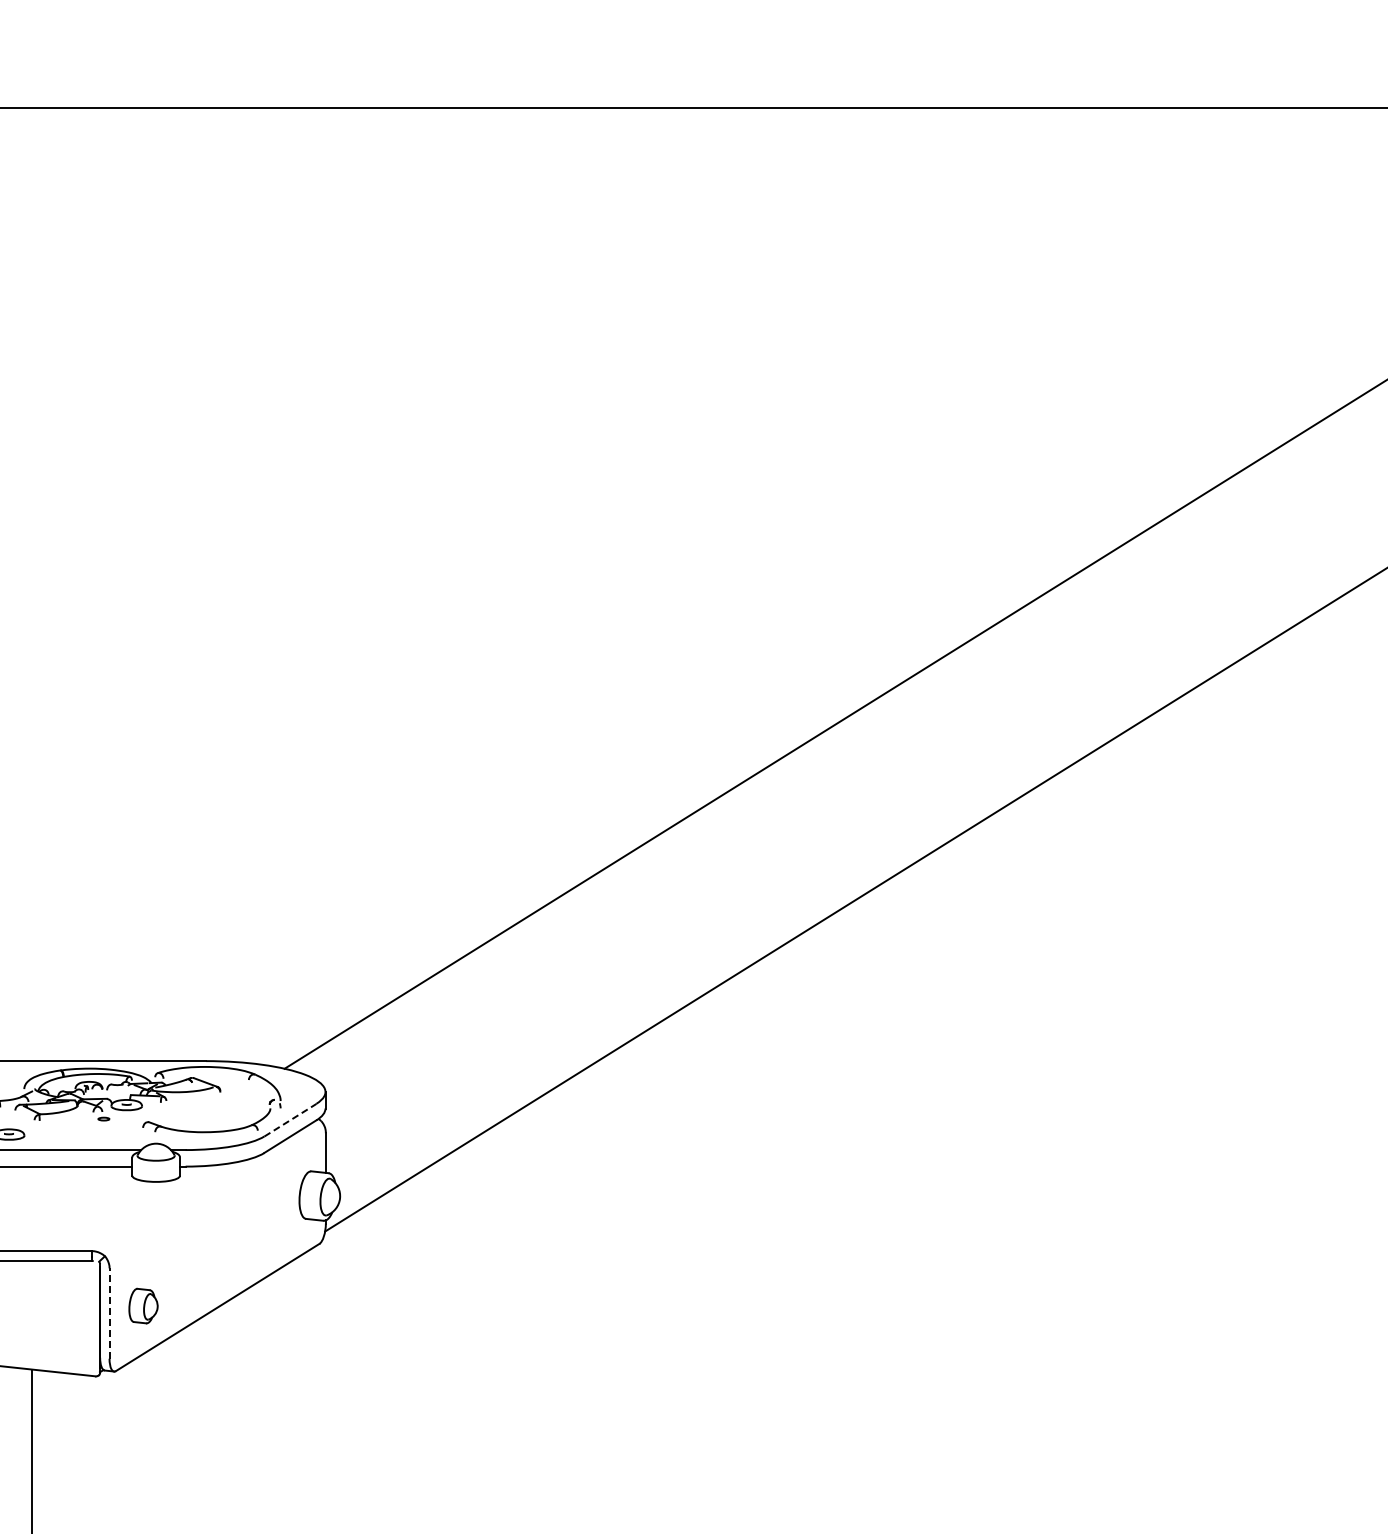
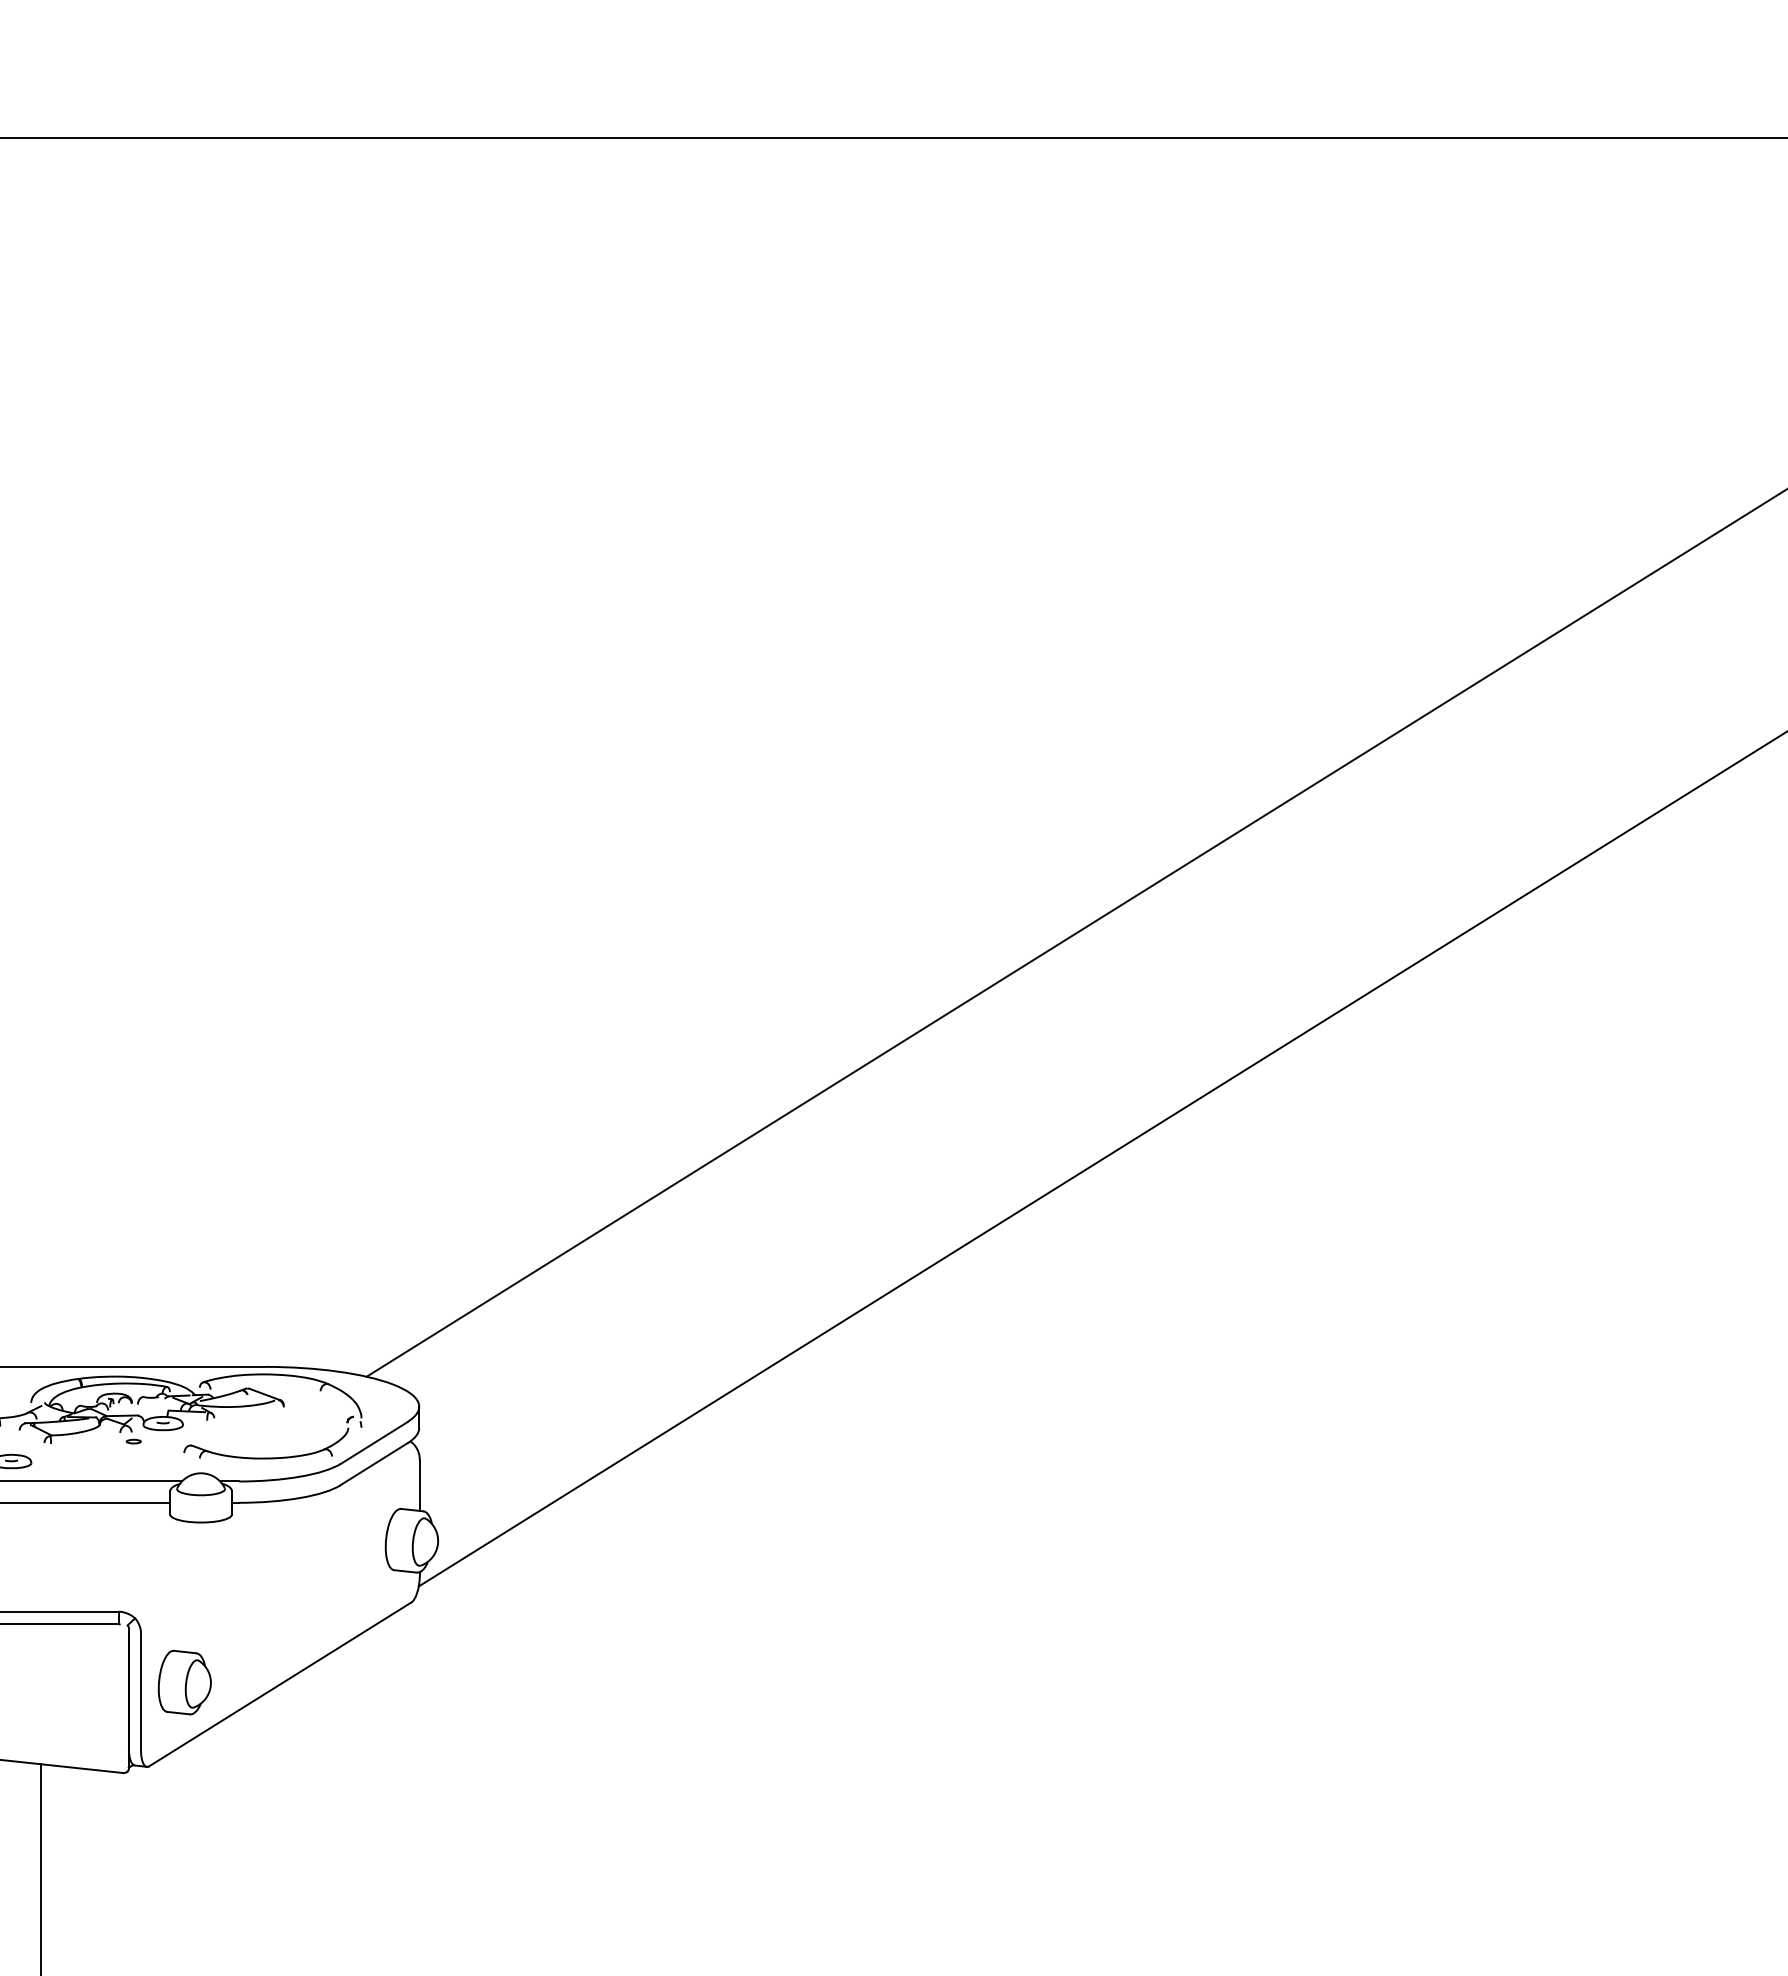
line: (290, 1120) -> (374, 1443), dashed -> solid
part: (143, 1305) -> (184, 1681), size x1.43
line: (109, 1312) -> (140, 1690), dashed -> solid

